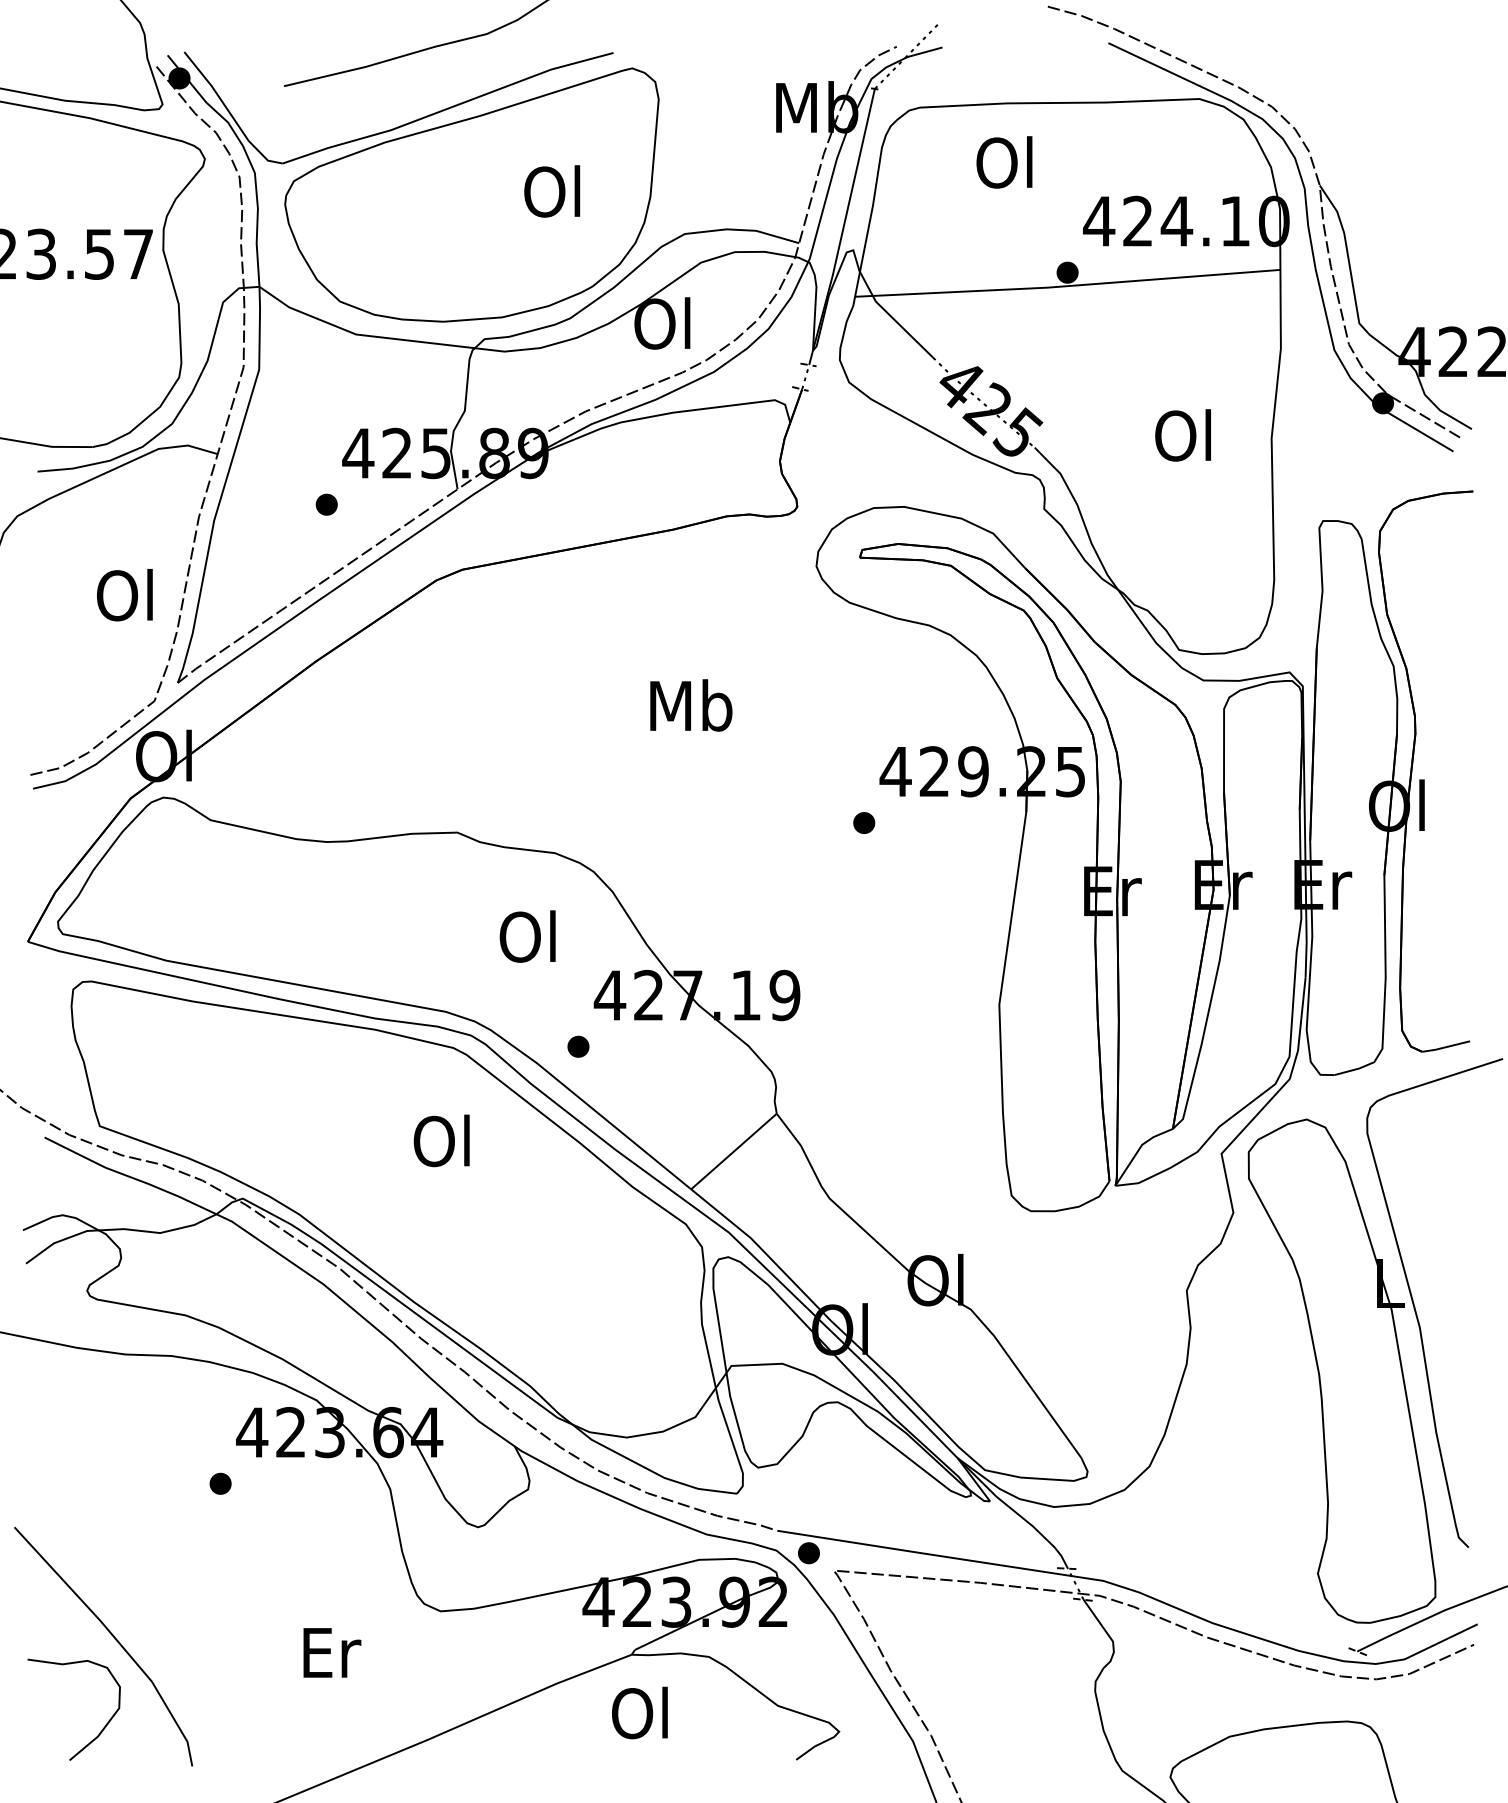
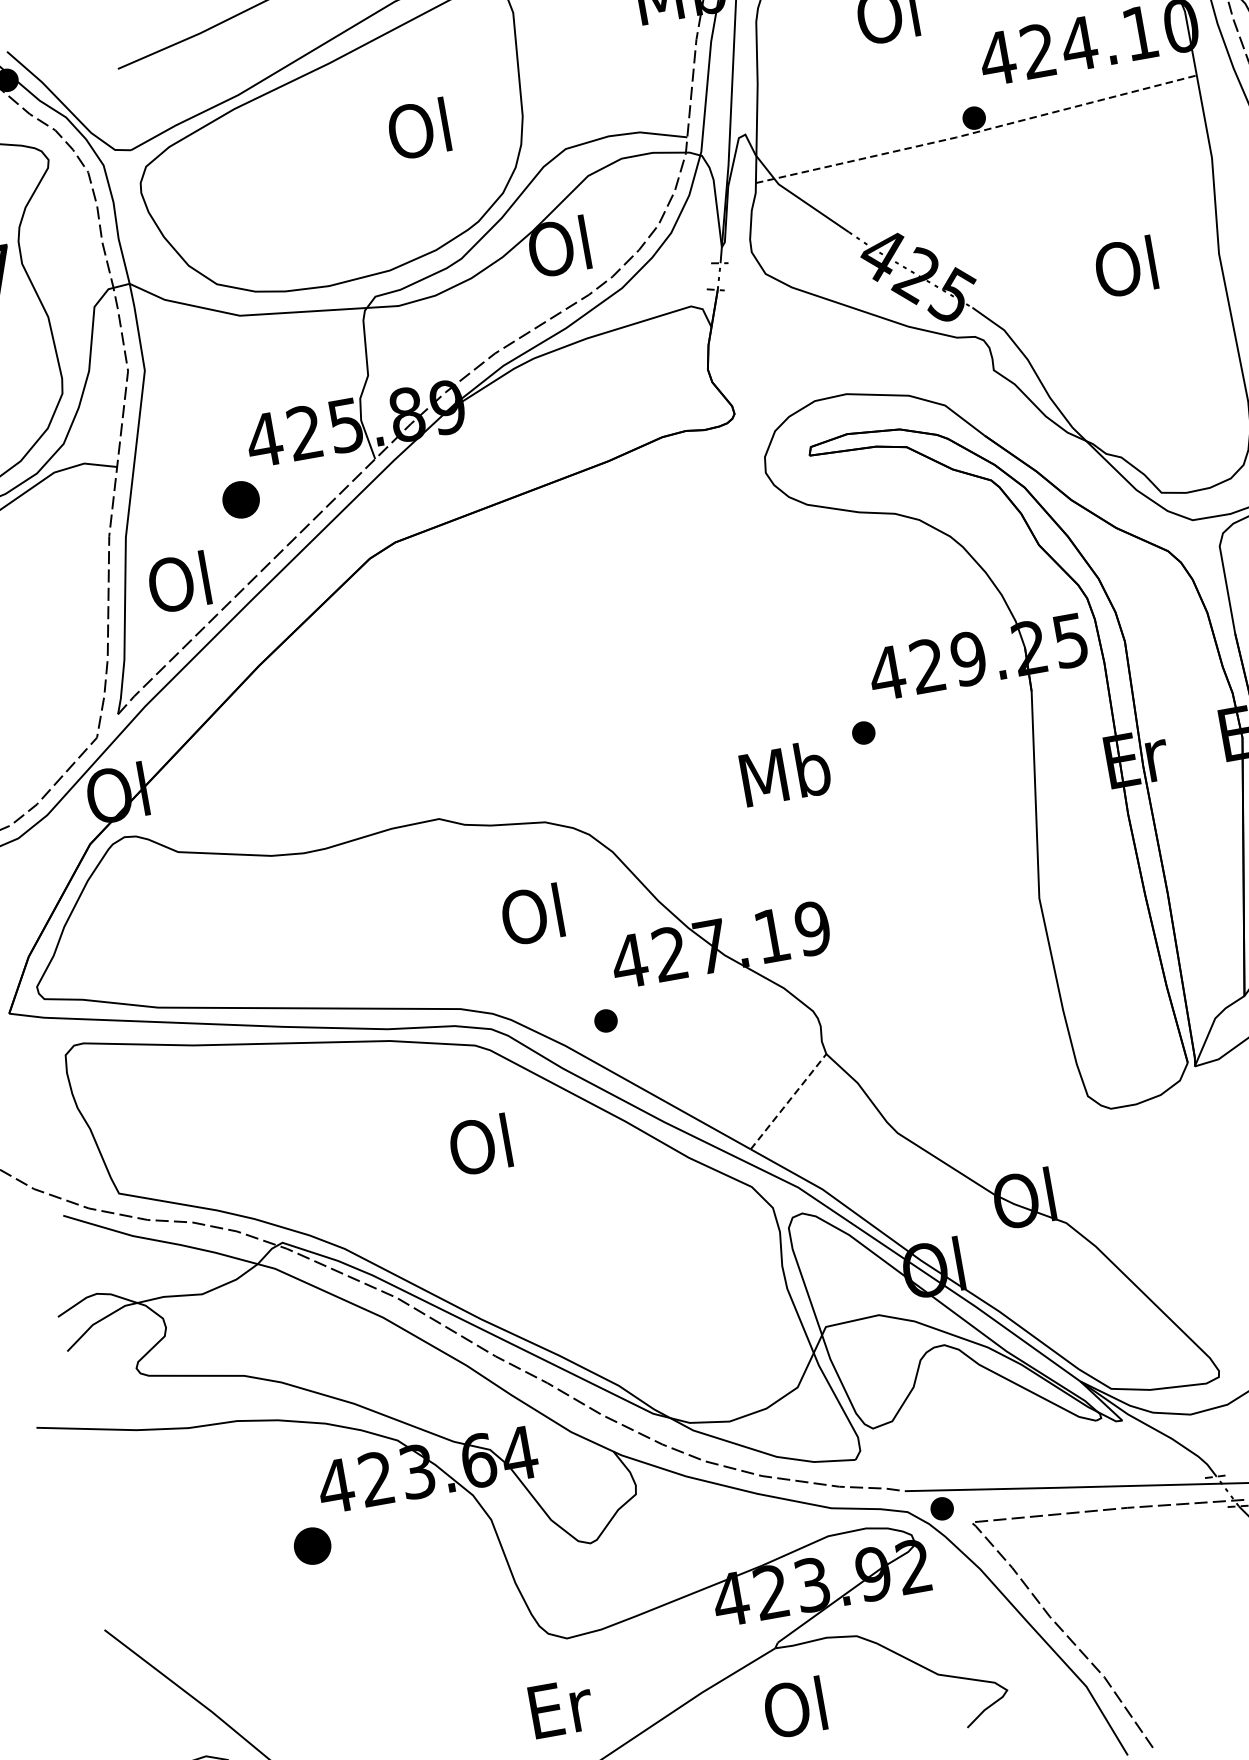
line: (1067, 286) -> (976, 132), solid -> dashed
part: (326, 504) -> (240, 499), size x1.6
text: (124, 595) -> (178, 583), moved
text: (691, 705) -> (785, 773), moved
line: (734, 1151) -> (789, 1101), solid -> dashed
part: (220, 1483) -> (312, 1545), size x1.6
text: (332, 1652) -> (561, 1707), moved

